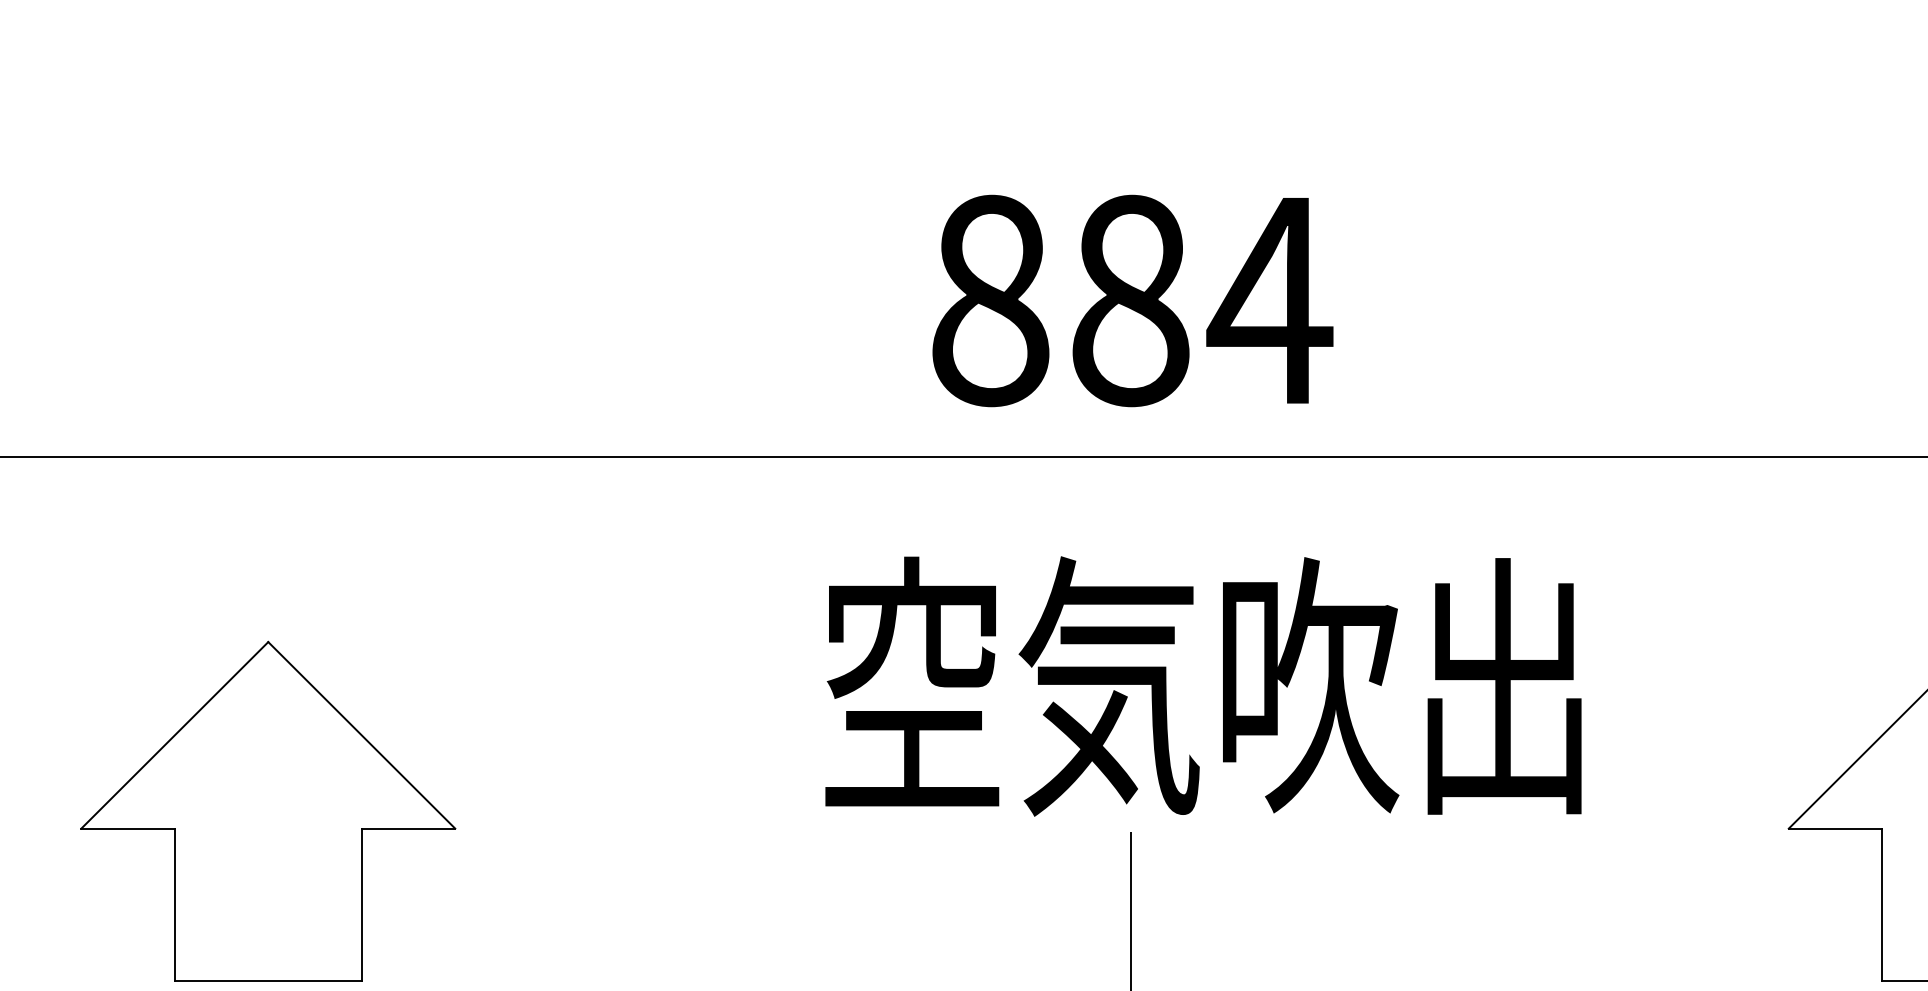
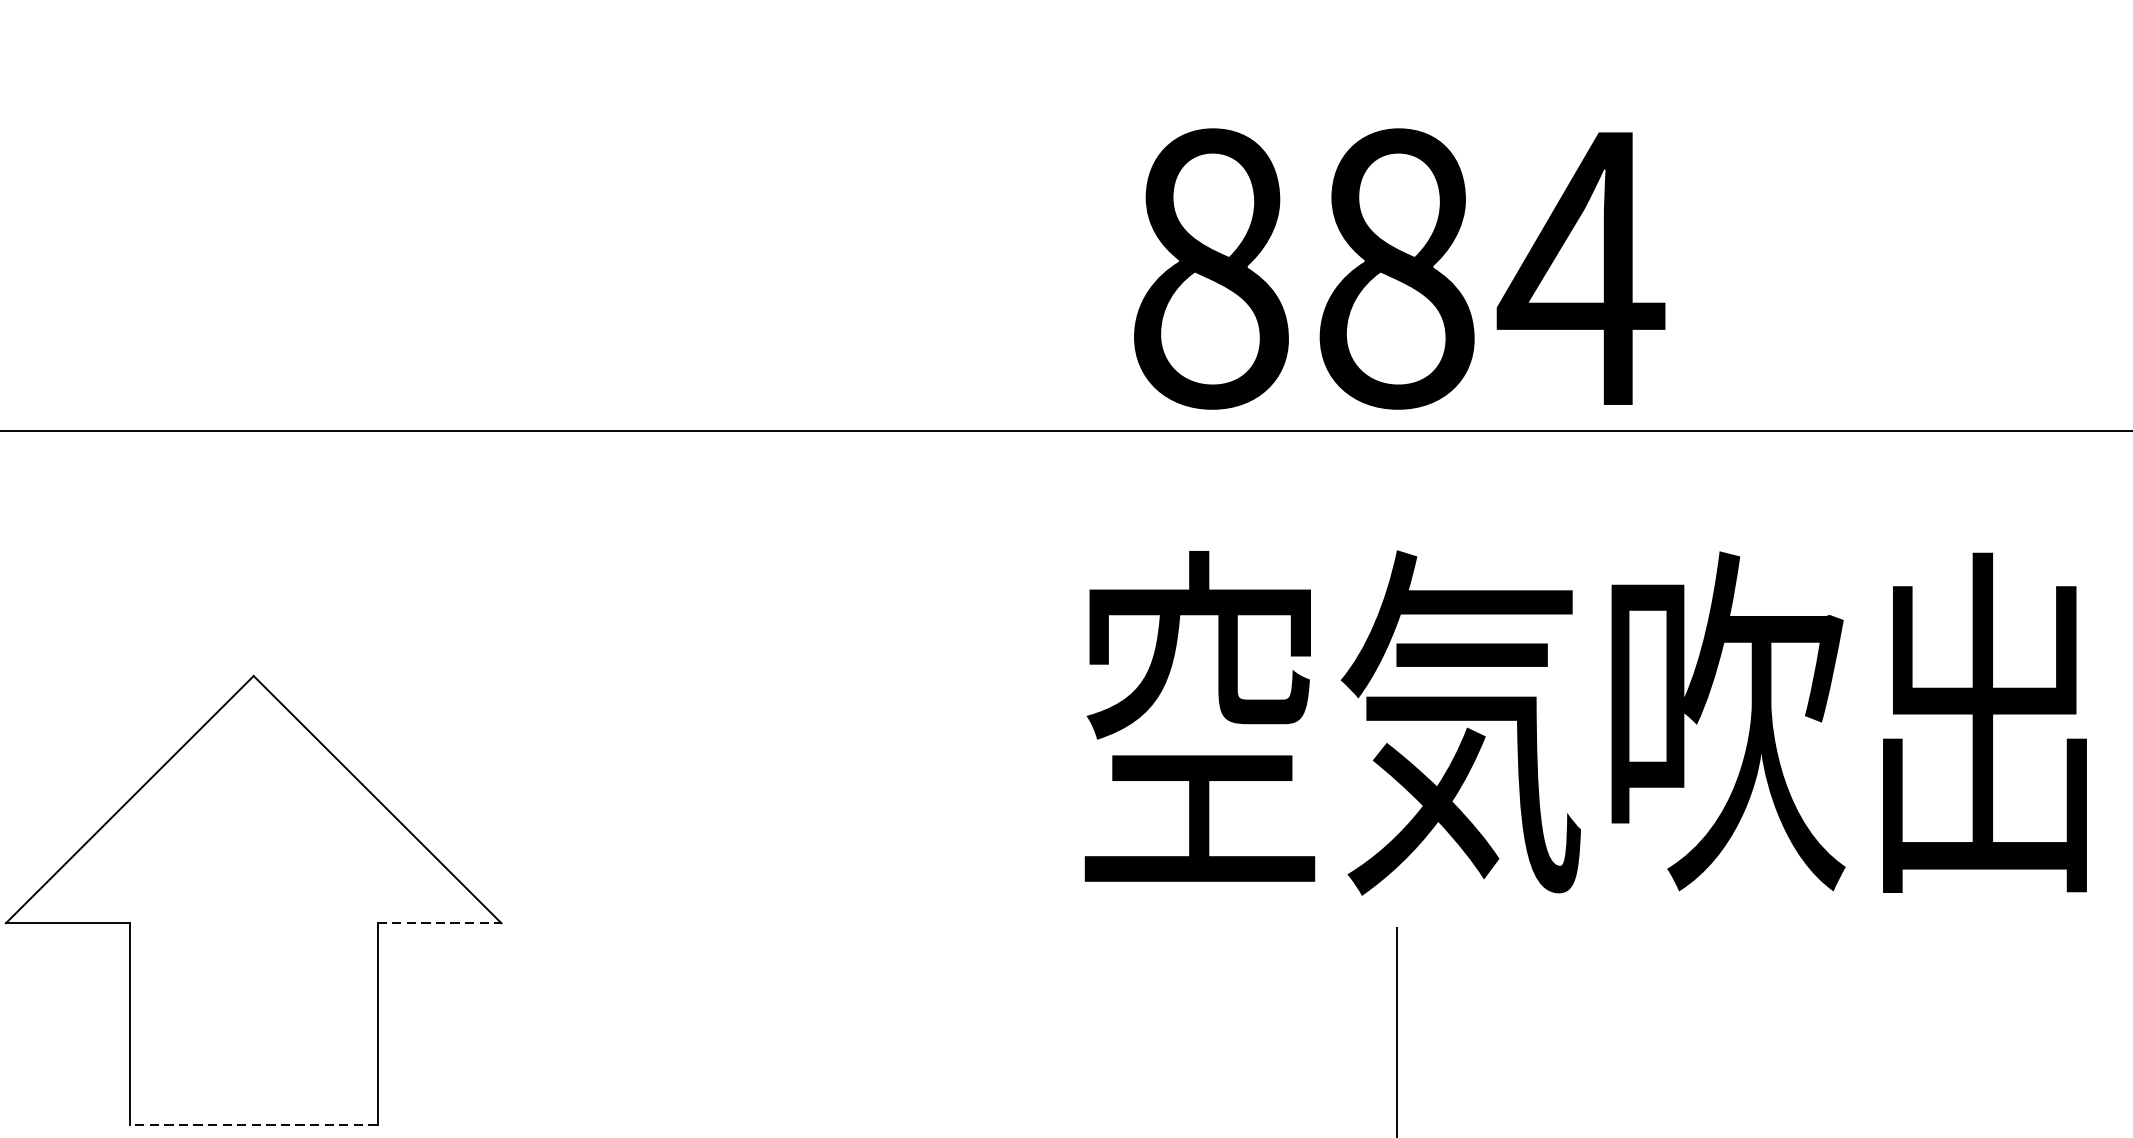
text: (1132, 300) -> (1399, 268), moved
text: (1203, 686) -> (1585, 722), moved
line: (408, 828) -> (439, 923), solid -> dashed
line: (267, 980) -> (252, 1124), solid -> dashed

